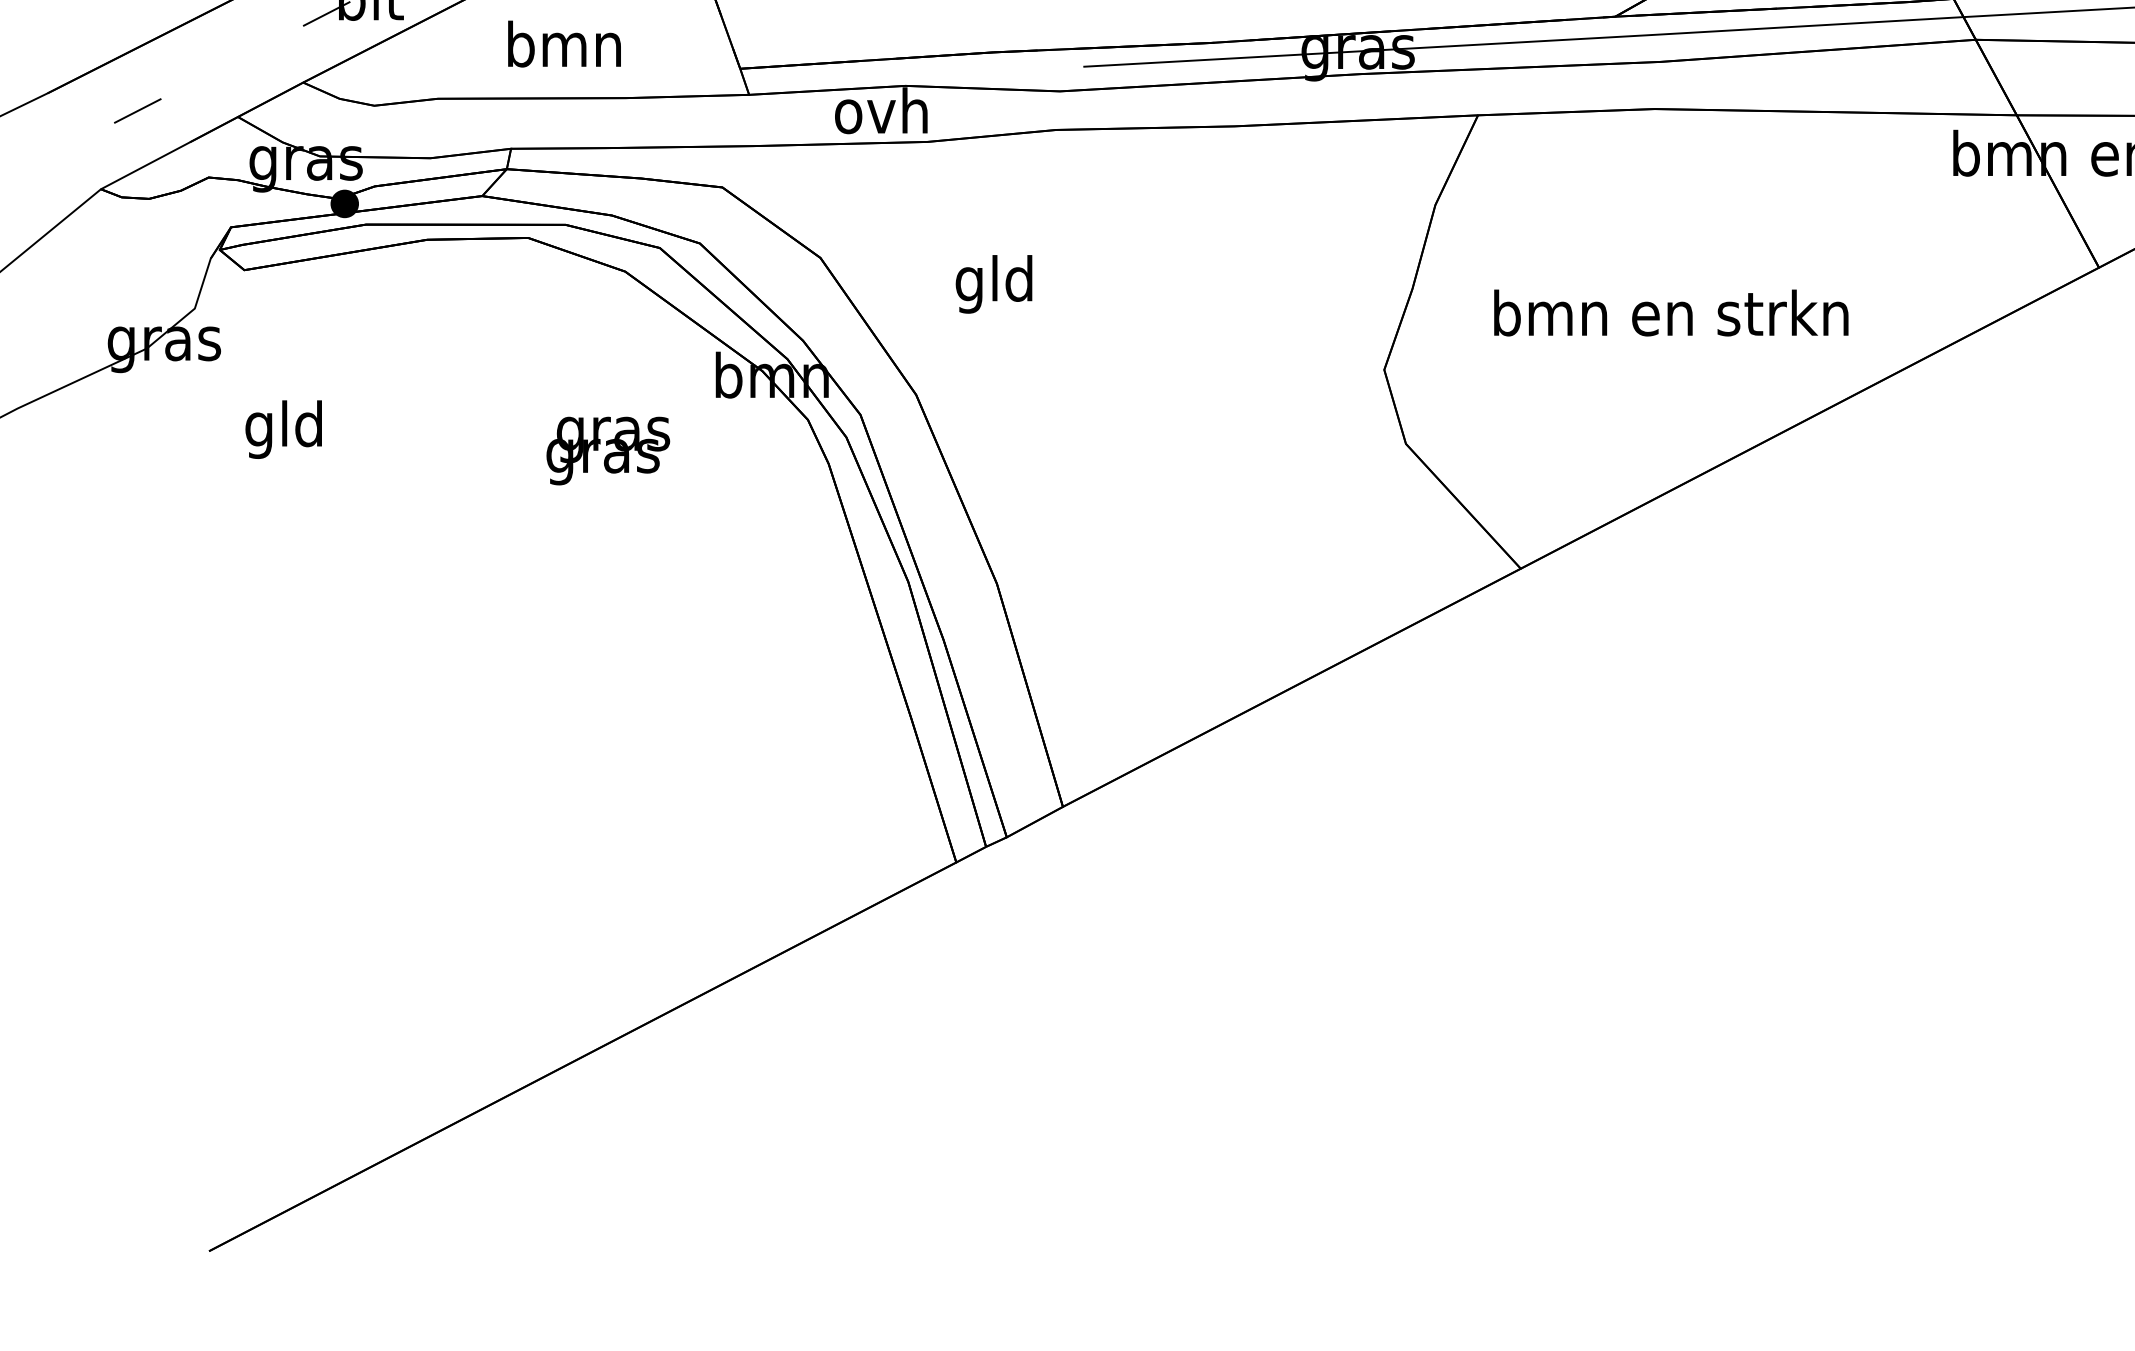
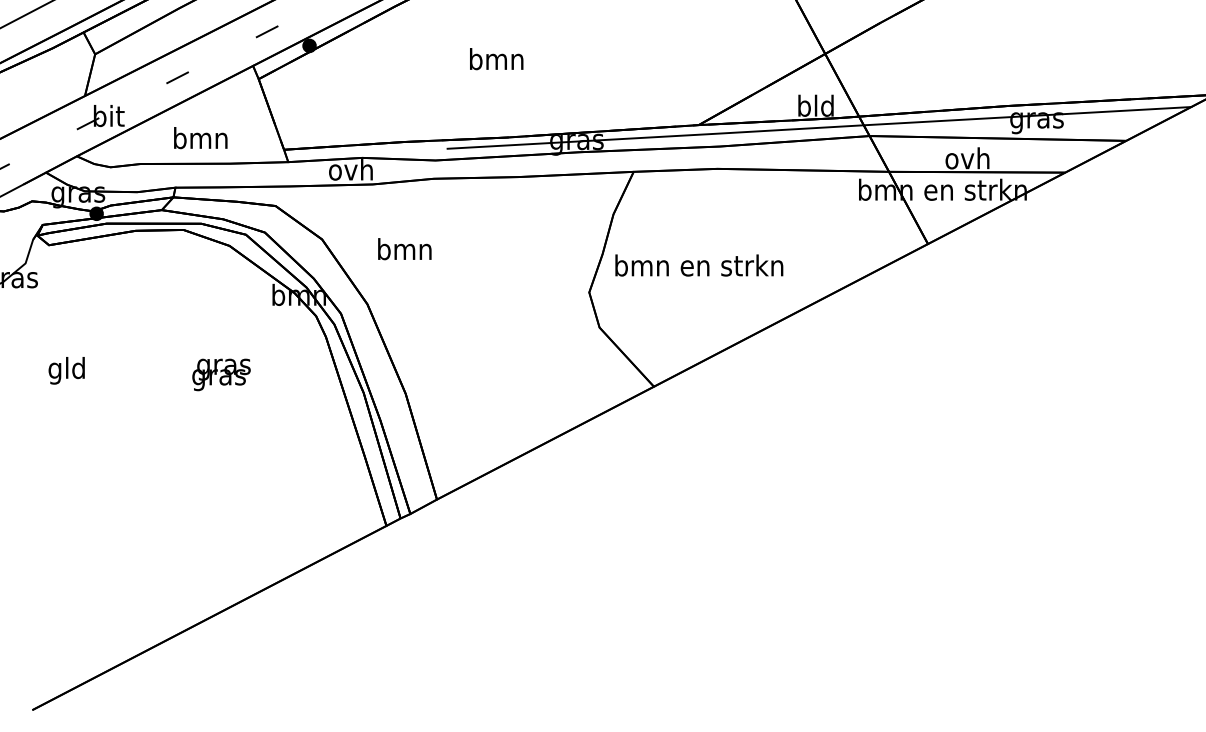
text: (994, 283) -> (404, 251), gld -> bmn
text: (1671, 312) -> (699, 265), moved
text: (283, 428) -> (66, 370), moved
text: (608, 450) -> (221, 374), moved

